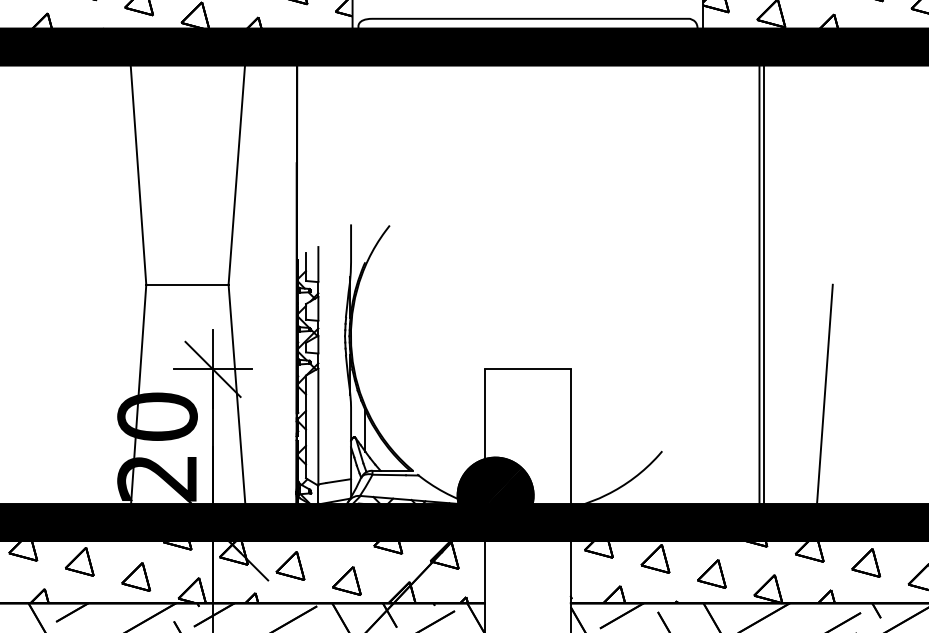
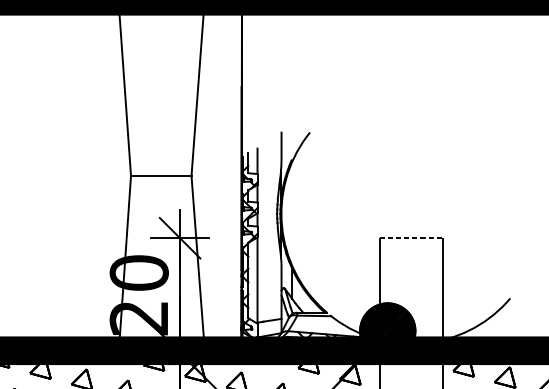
line: (527, 369) -> (411, 238), solid -> dashed

